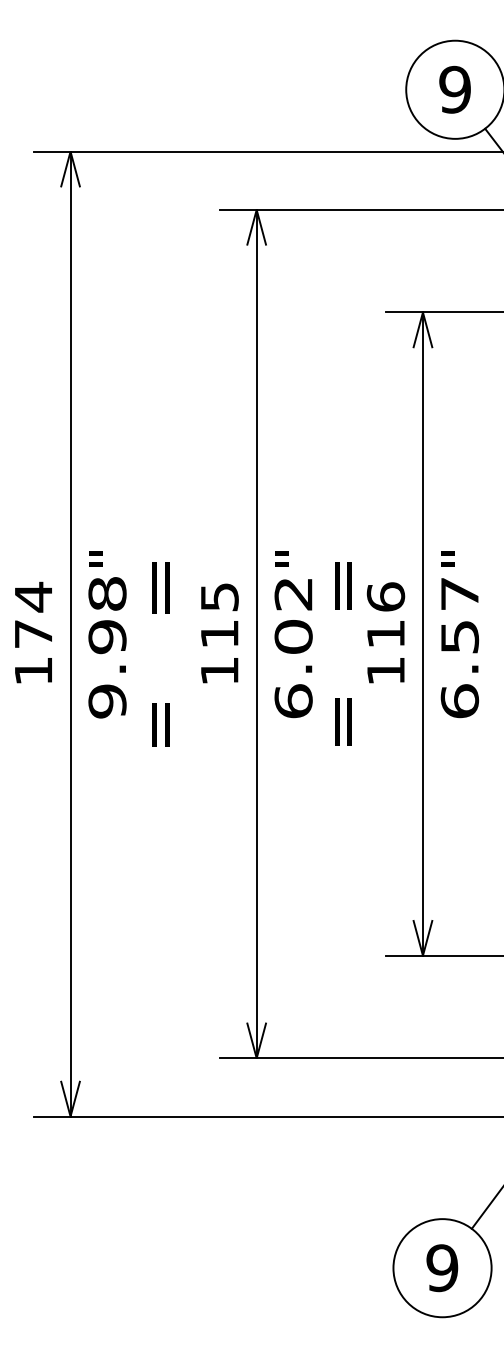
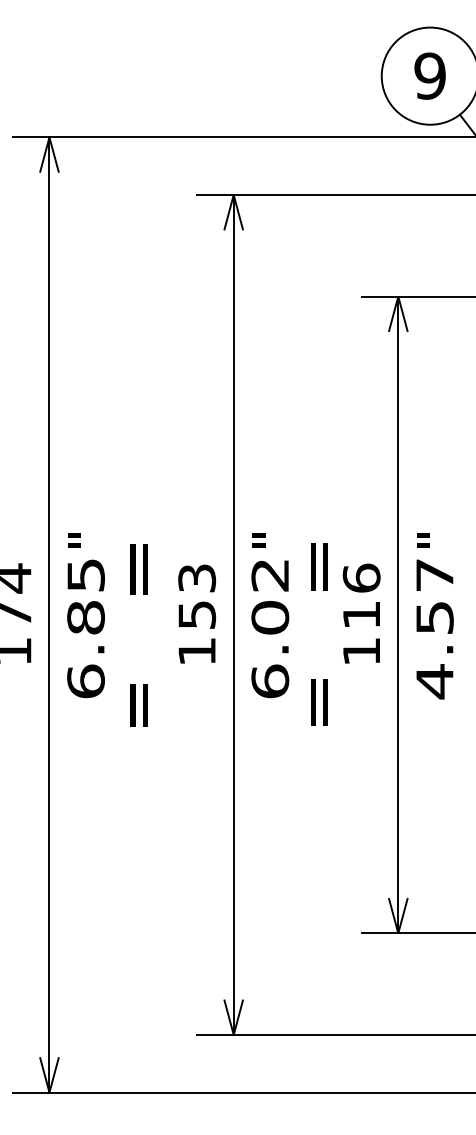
text: (219, 615) -> (196, 596), 115 -> 153
text: (107, 647) -> (86, 628), 9.98 -> 6.85
text: (459, 701) -> (434, 681), 6.57 -> 4.57

